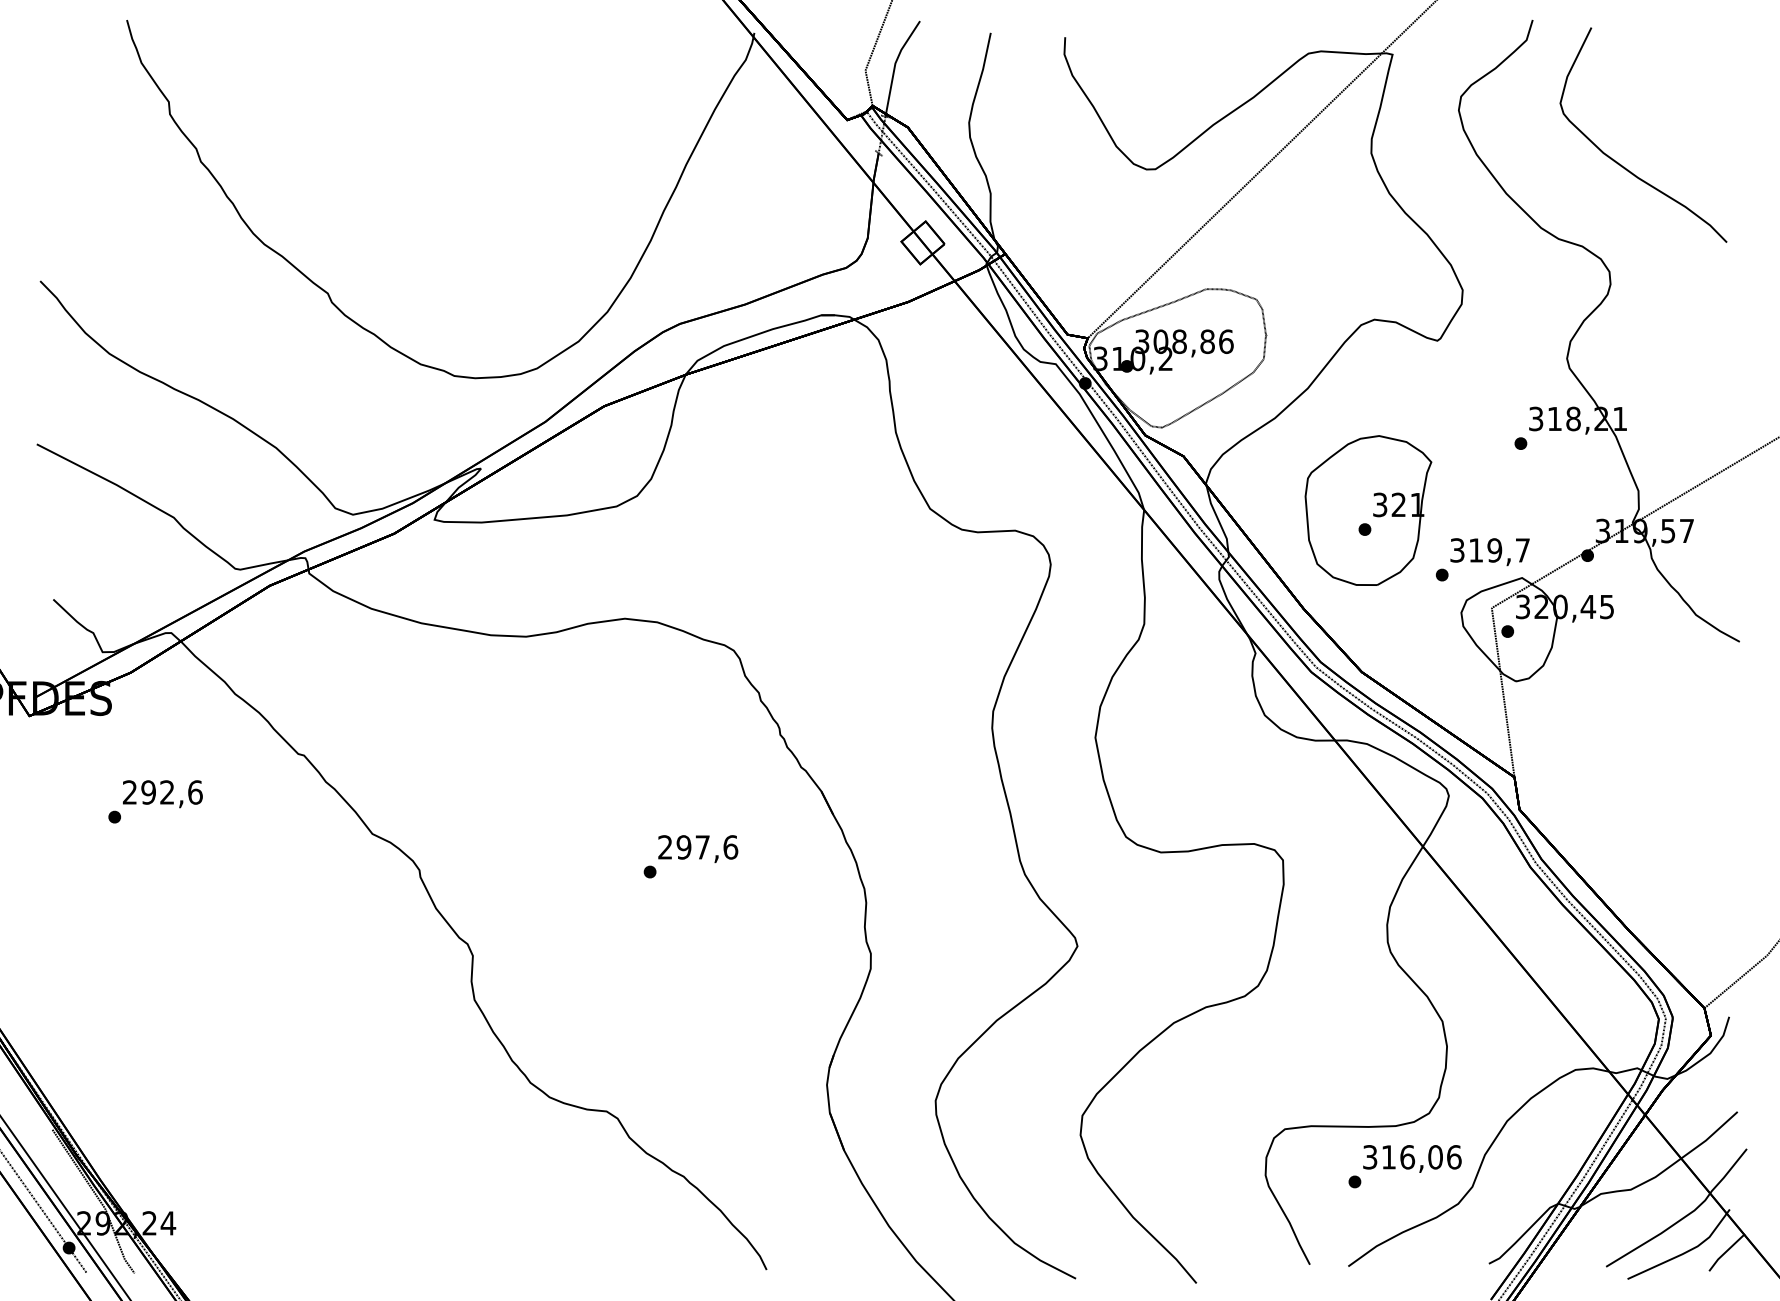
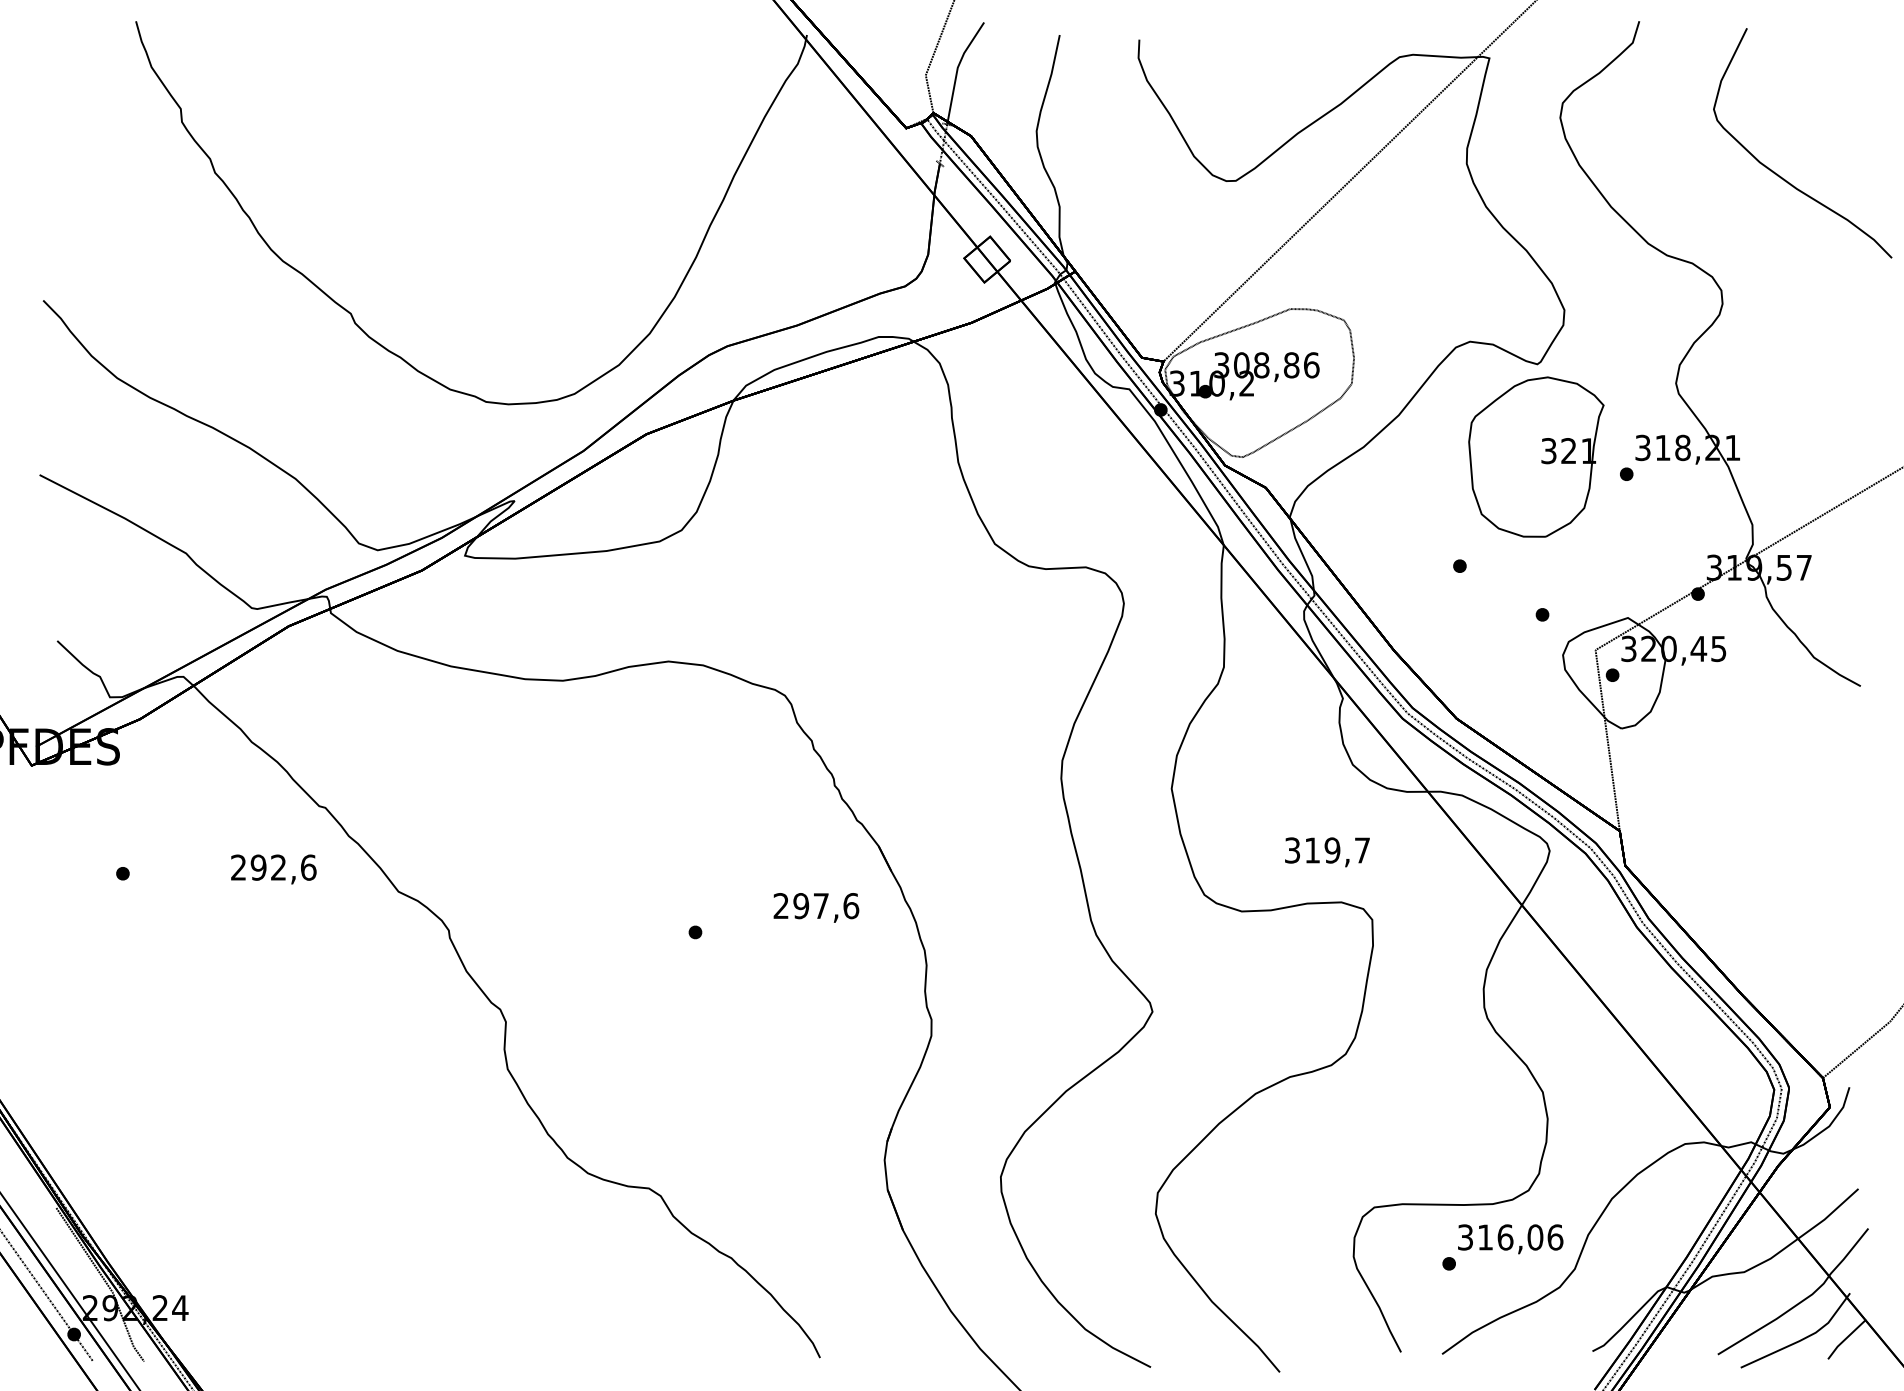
part: (1621, 164) -> (1779, 174), moved
part: (1368, 510) -> (1536, 457), moved
text: (1489, 552) -> (1326, 852), moved
text: (162, 794) -> (273, 869), moved
text: (698, 849) -> (816, 908), moved

